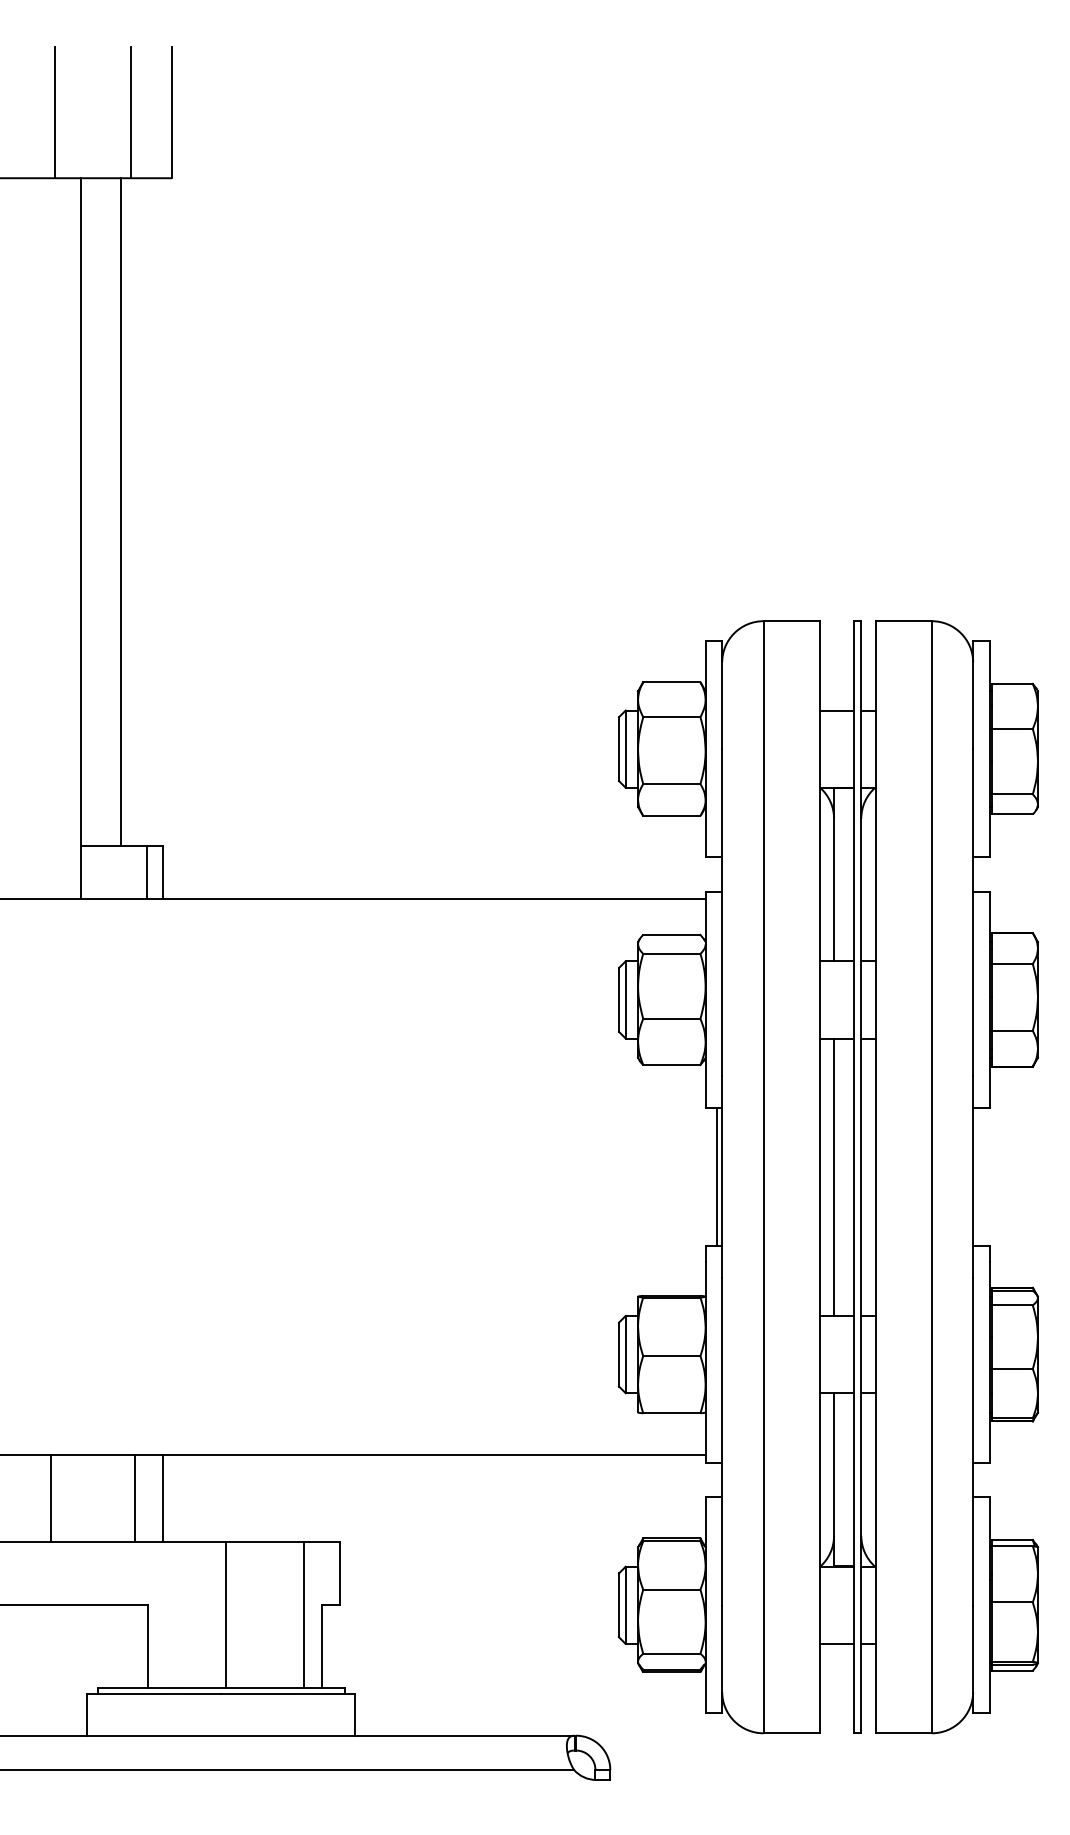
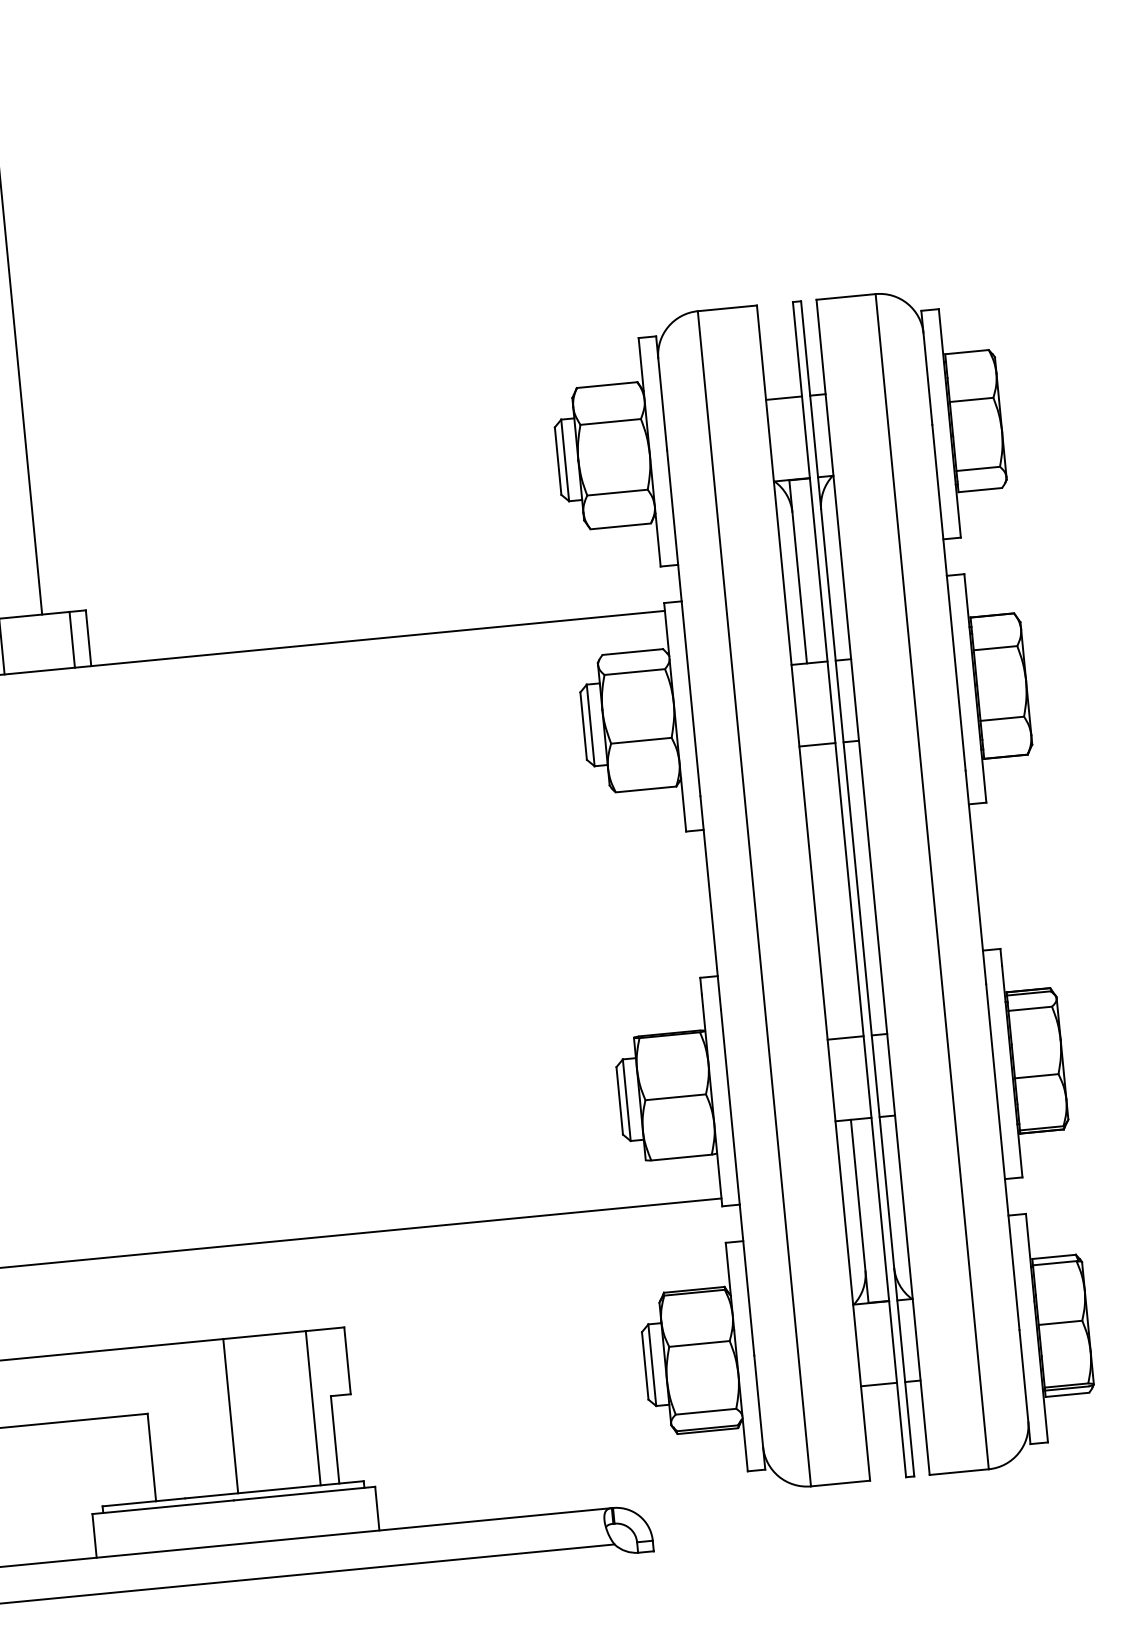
line: (834, 1176) -> (829, 890), removed
line: (717, 1177) -> (705, 903), removed
line: (51, 1498) -> (34, 1310), removed
line: (135, 1498) -> (123, 1302), removed
line: (162, 1498) -> (151, 1299), removed

